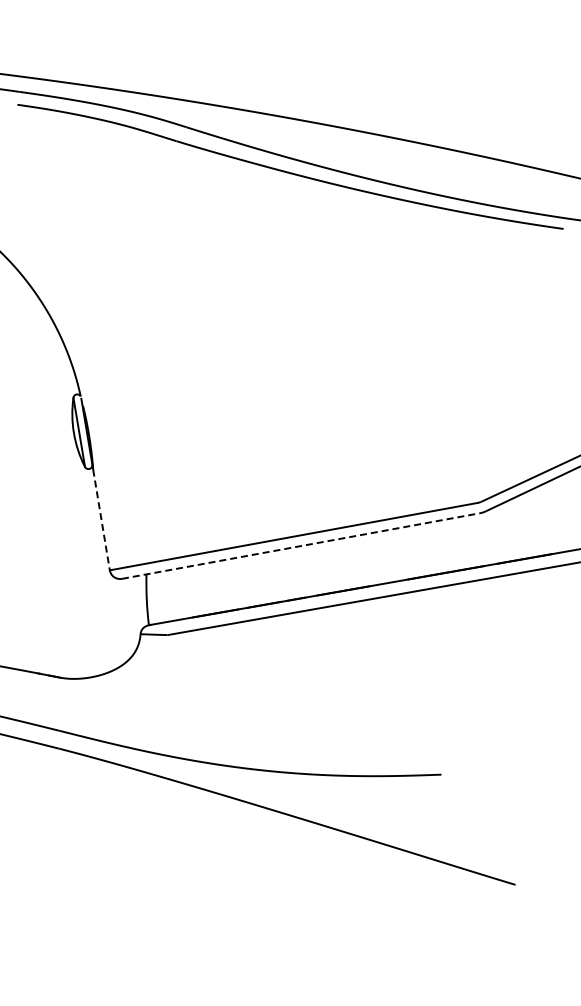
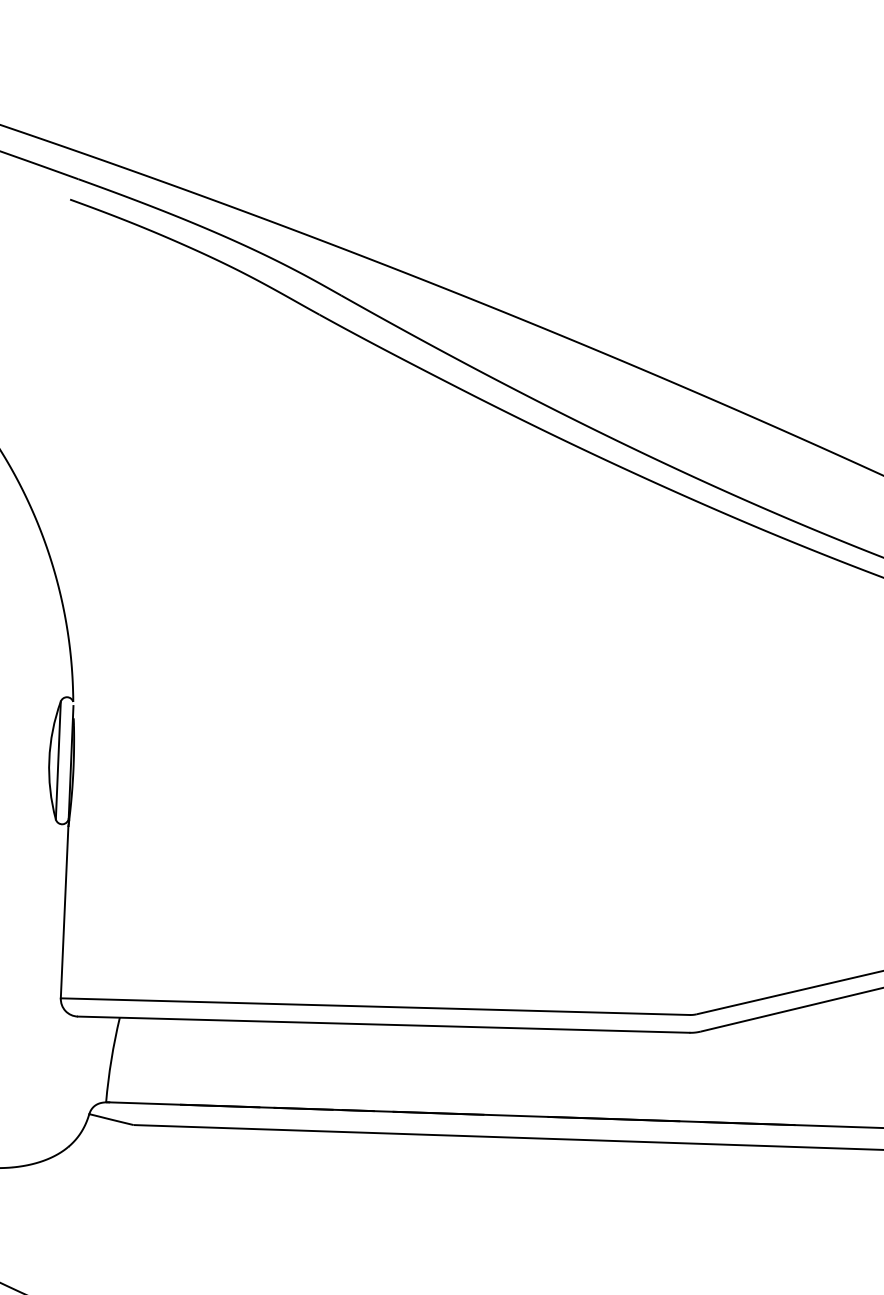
line: (101, 520) -> (64, 913), dashed -> solid
line: (300, 546) -> (383, 1025), dashed -> solid

